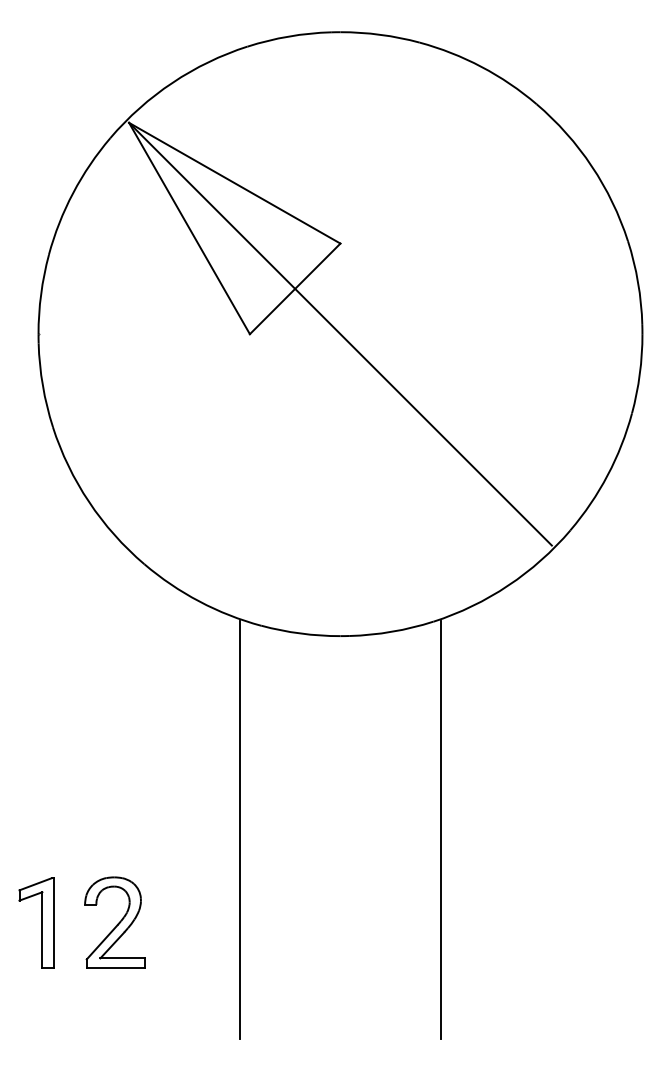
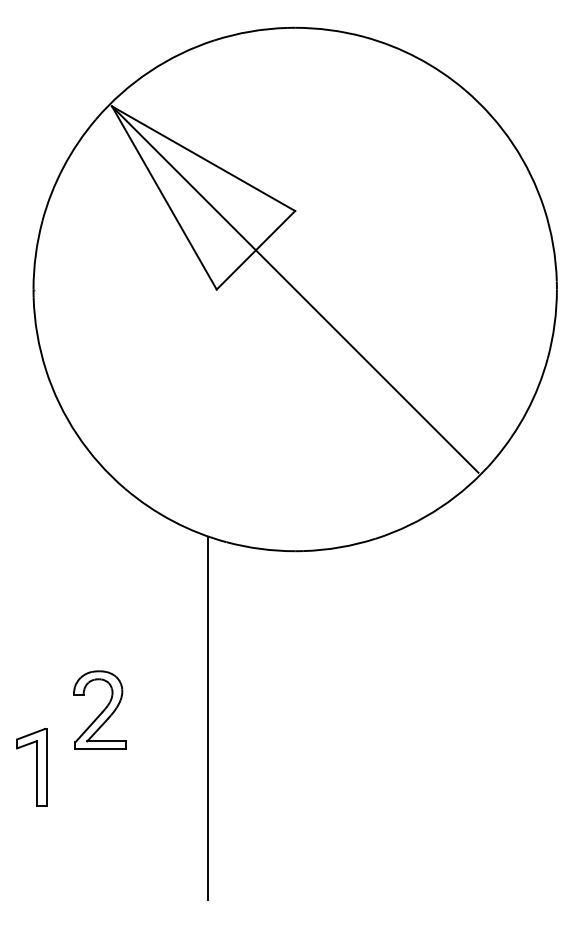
line: (441, 830) -> (382, 719), removed
part: (114, 921) -> (99, 709), moved
part: (36, 922) -> (31, 767), moved

